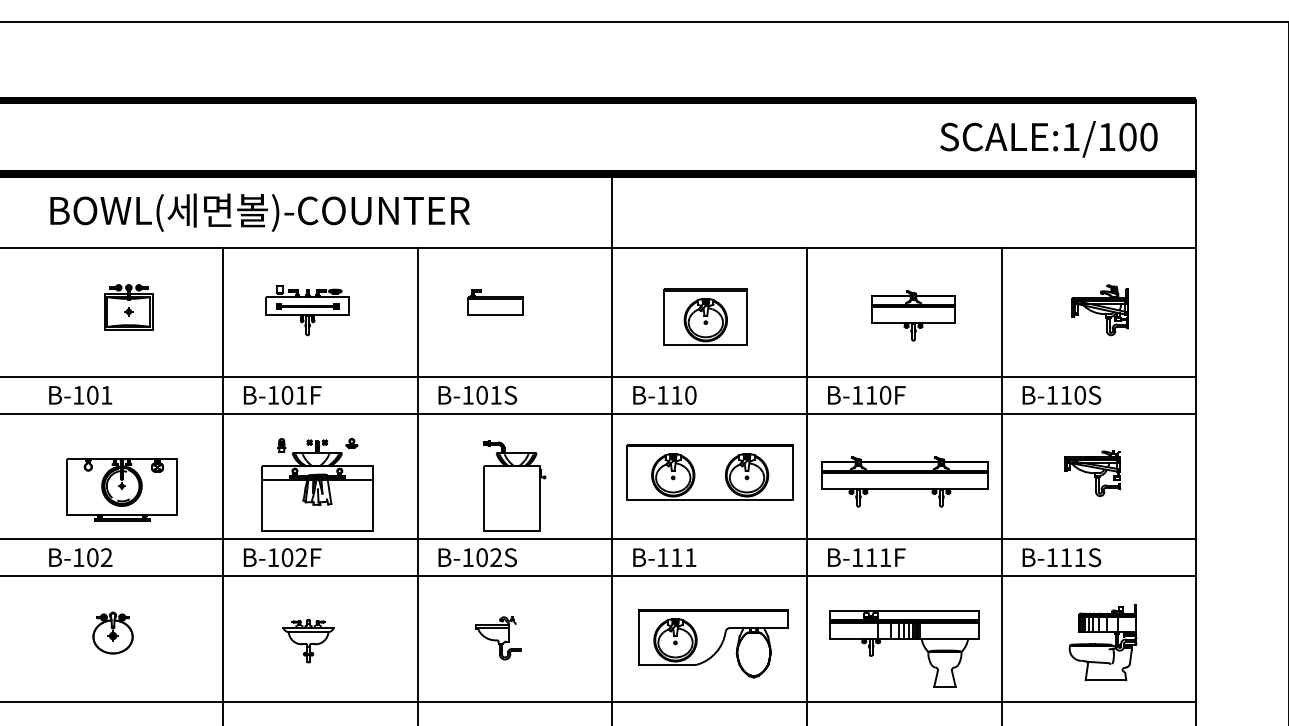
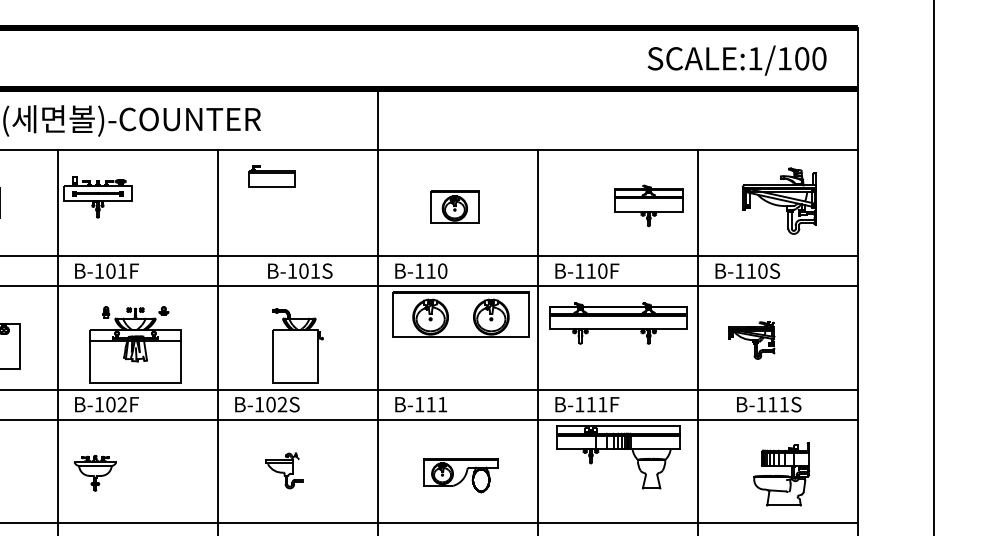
part: (495, 302) -> (272, 175), moved
part: (307, 310) -> (97, 197), moved
part: (1099, 310) -> (778, 201), size x1.6
part: (913, 315) -> (648, 205), moved
part: (705, 316) -> (454, 206), size x0.7
text: (477, 394) -> (300, 270), moved
part: (709, 472) -> (460, 314), moved
part: (1092, 473) -> (751, 340), moved
part: (904, 481) -> (618, 323), moved
text: (1061, 557) -> (768, 404), moved
part: (904, 639) -> (618, 449), moved
part: (308, 641) -> (95, 473), moved
part: (713, 643) -> (461, 475), size x0.6

